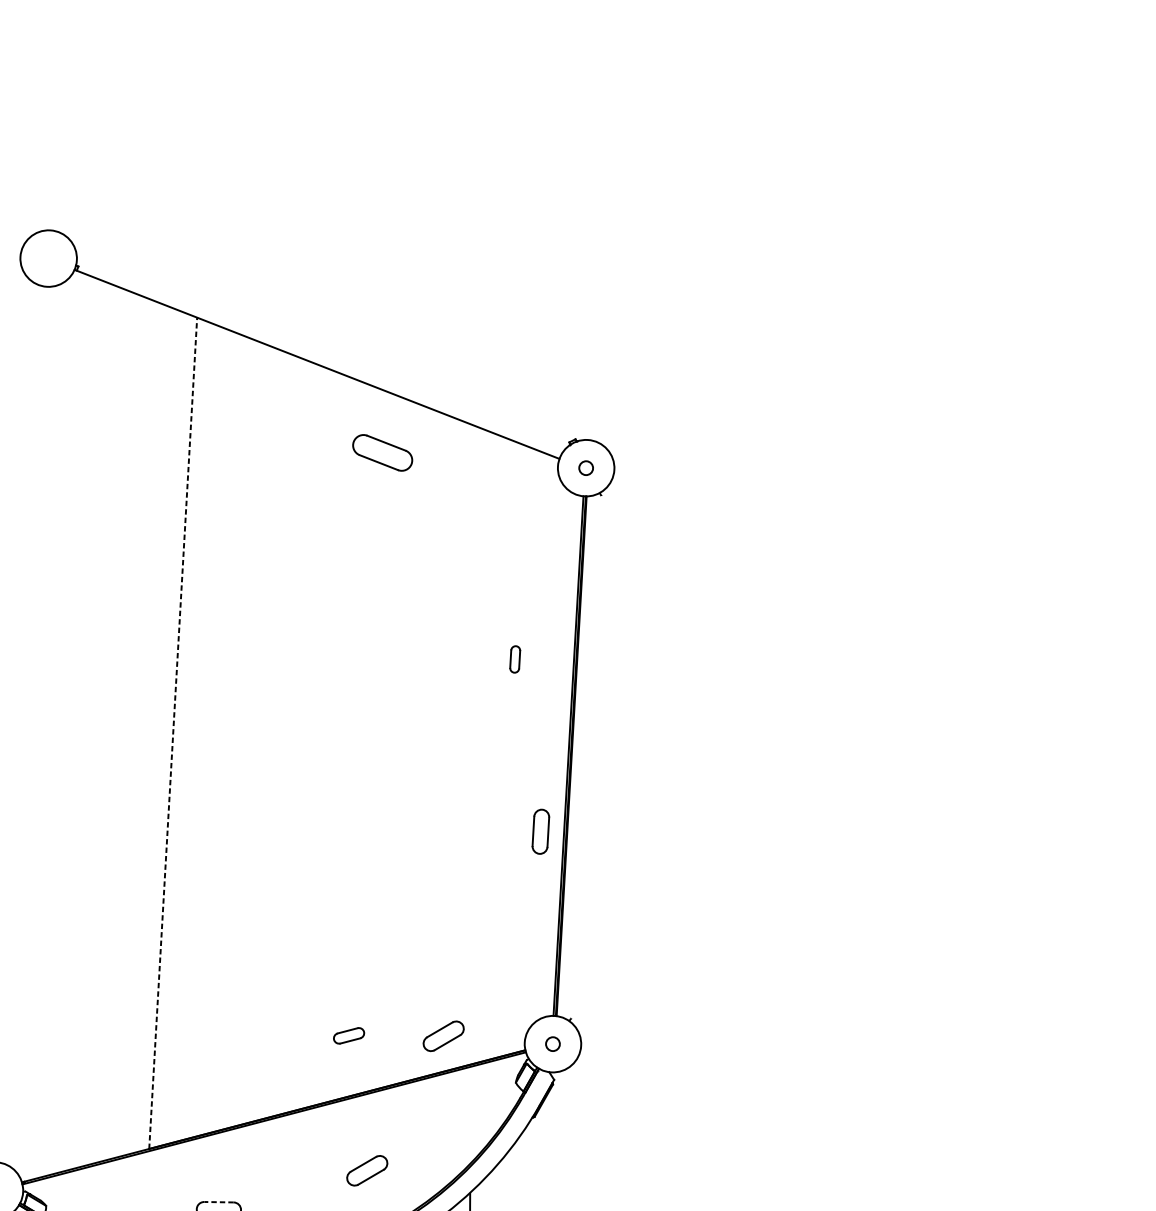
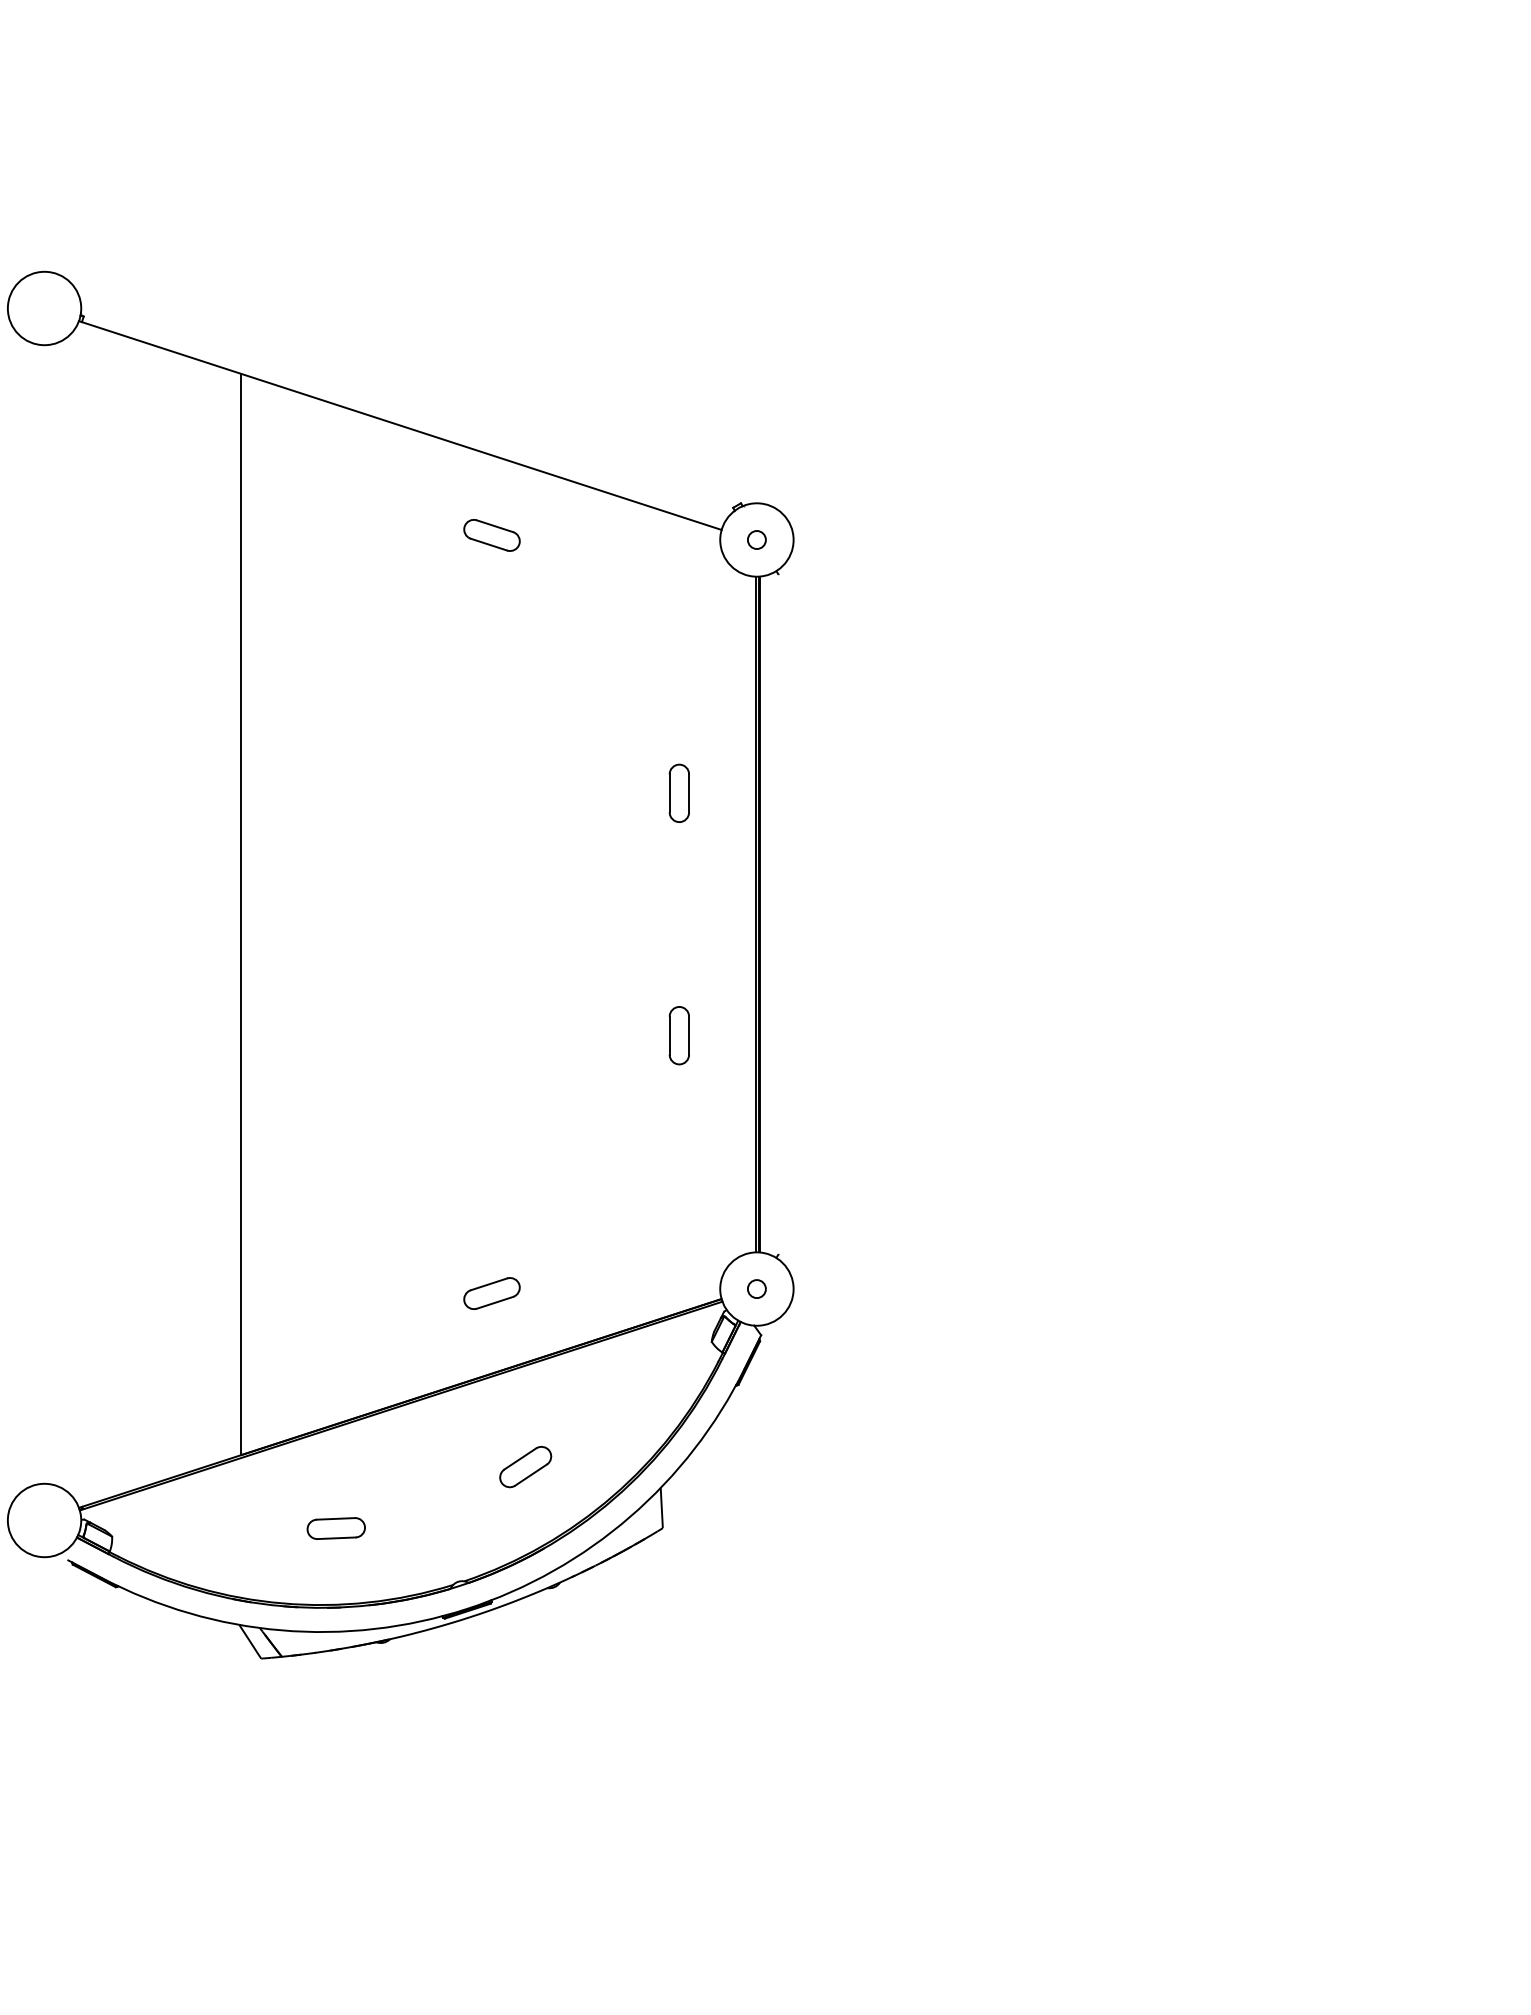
part: (382, 452) -> (491, 535), size x0.71
part: (514, 658) -> (678, 792), size x1.67
line: (173, 733) -> (241, 914), dashed -> solid
part: (540, 831) -> (678, 1035), moved
part: (348, 1035) -> (491, 1293), size x1.43
part: (443, 1035) -> (614, 1286), removed
line: (218, 1201) -> (335, 1518), dashed -> solid

